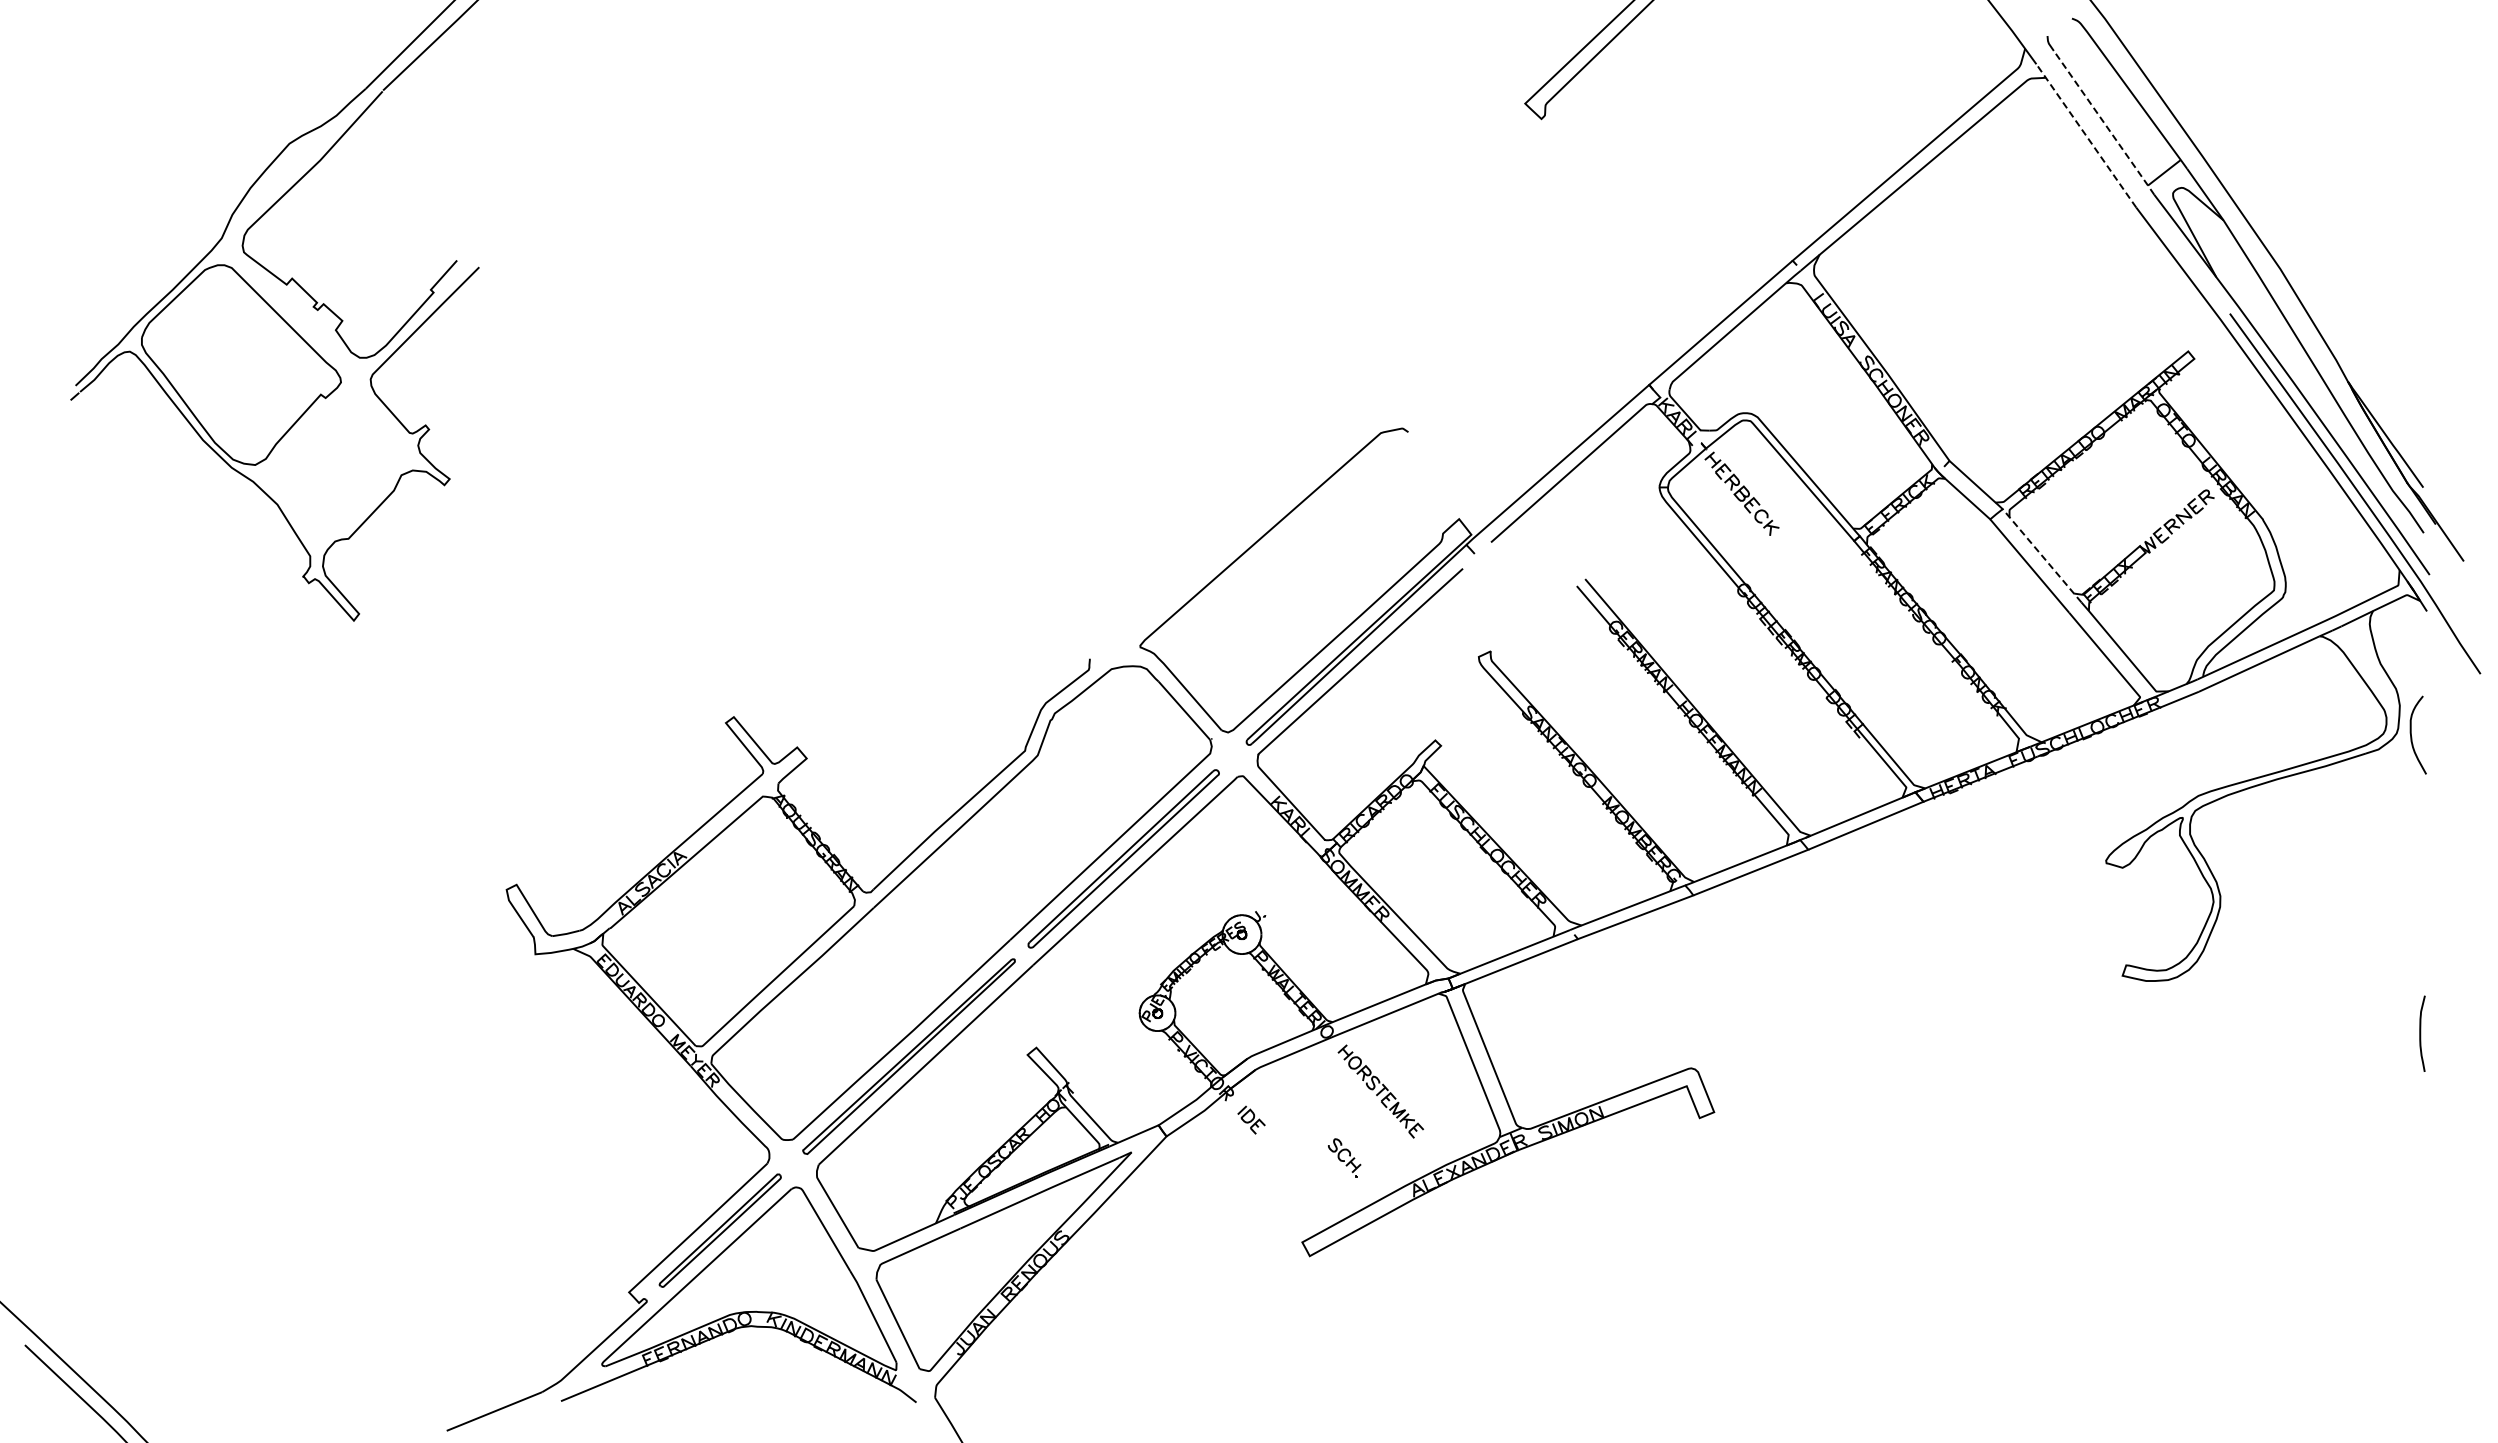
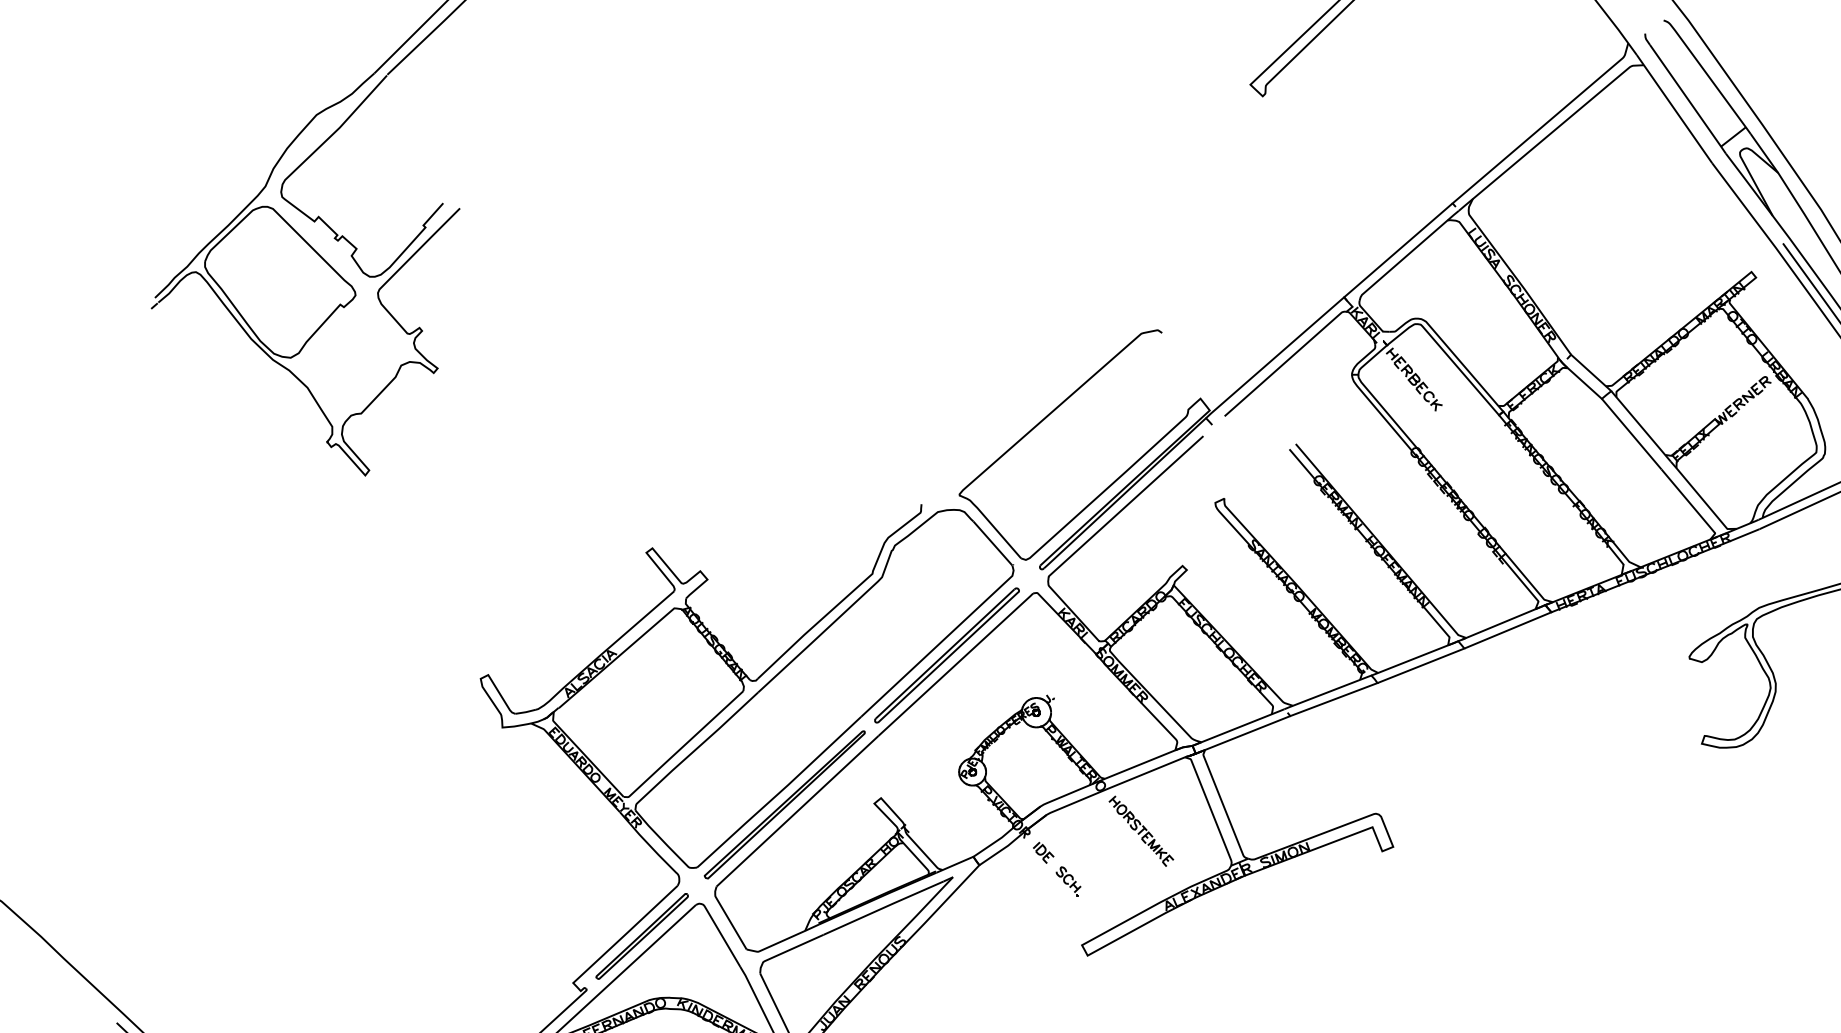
line: (2104, 123) -> (1688, 99), dashed -> solid
line: (2086, 135) -> (1674, 108), dashed -> solid
line: (2041, 555) -> (1640, 426), dashed -> solid
part: (1344, 1157) -> (1068, 881), moved

